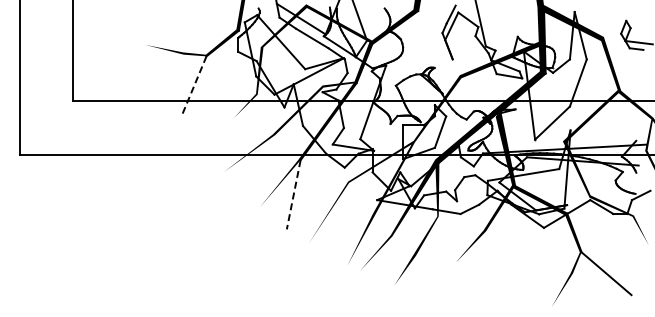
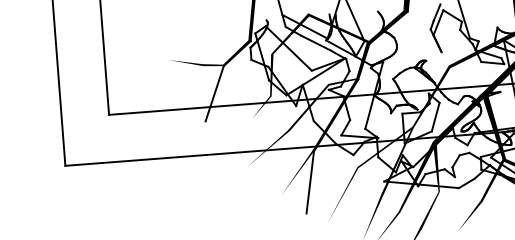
line: (193, 86) -> (214, 93), dashed -> solid
line: (293, 195) -> (310, 183), dashed -> solid

